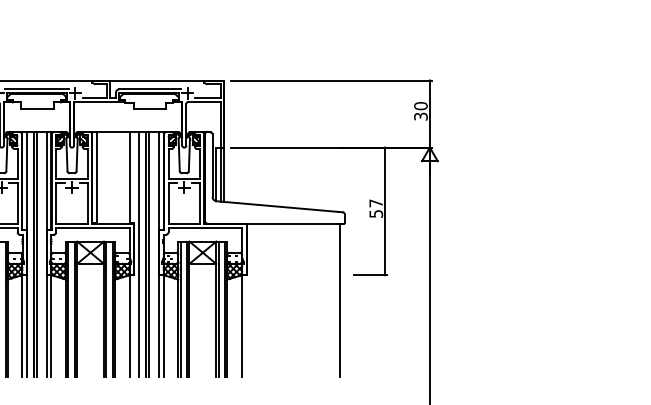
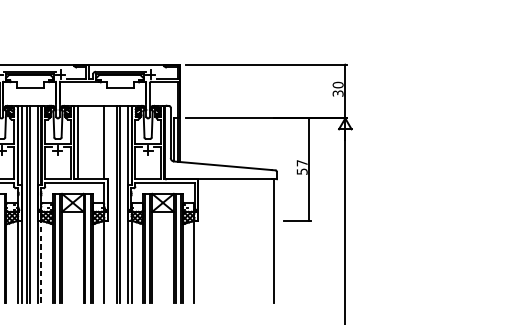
line: (139, 254) -> (112, 204), removed
line: (51, 325) -> (41, 261), solid -> dashed

